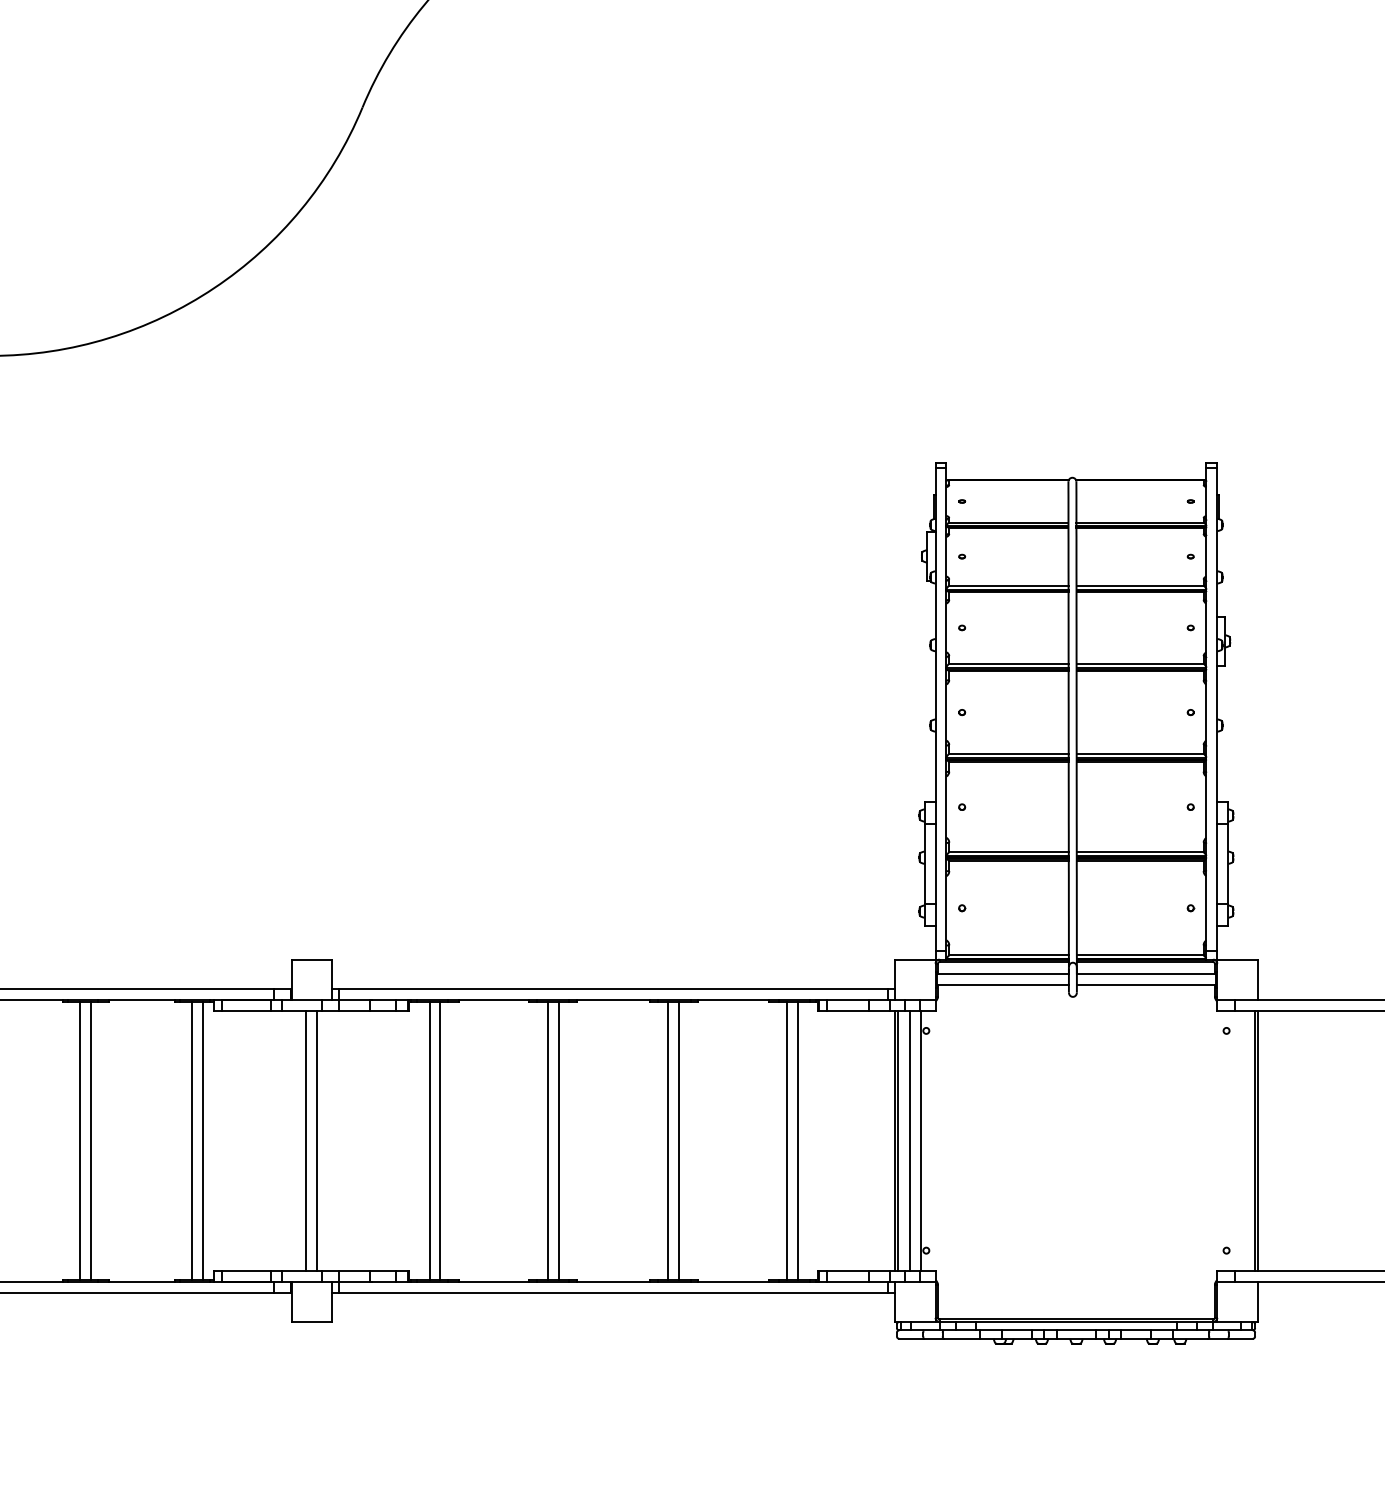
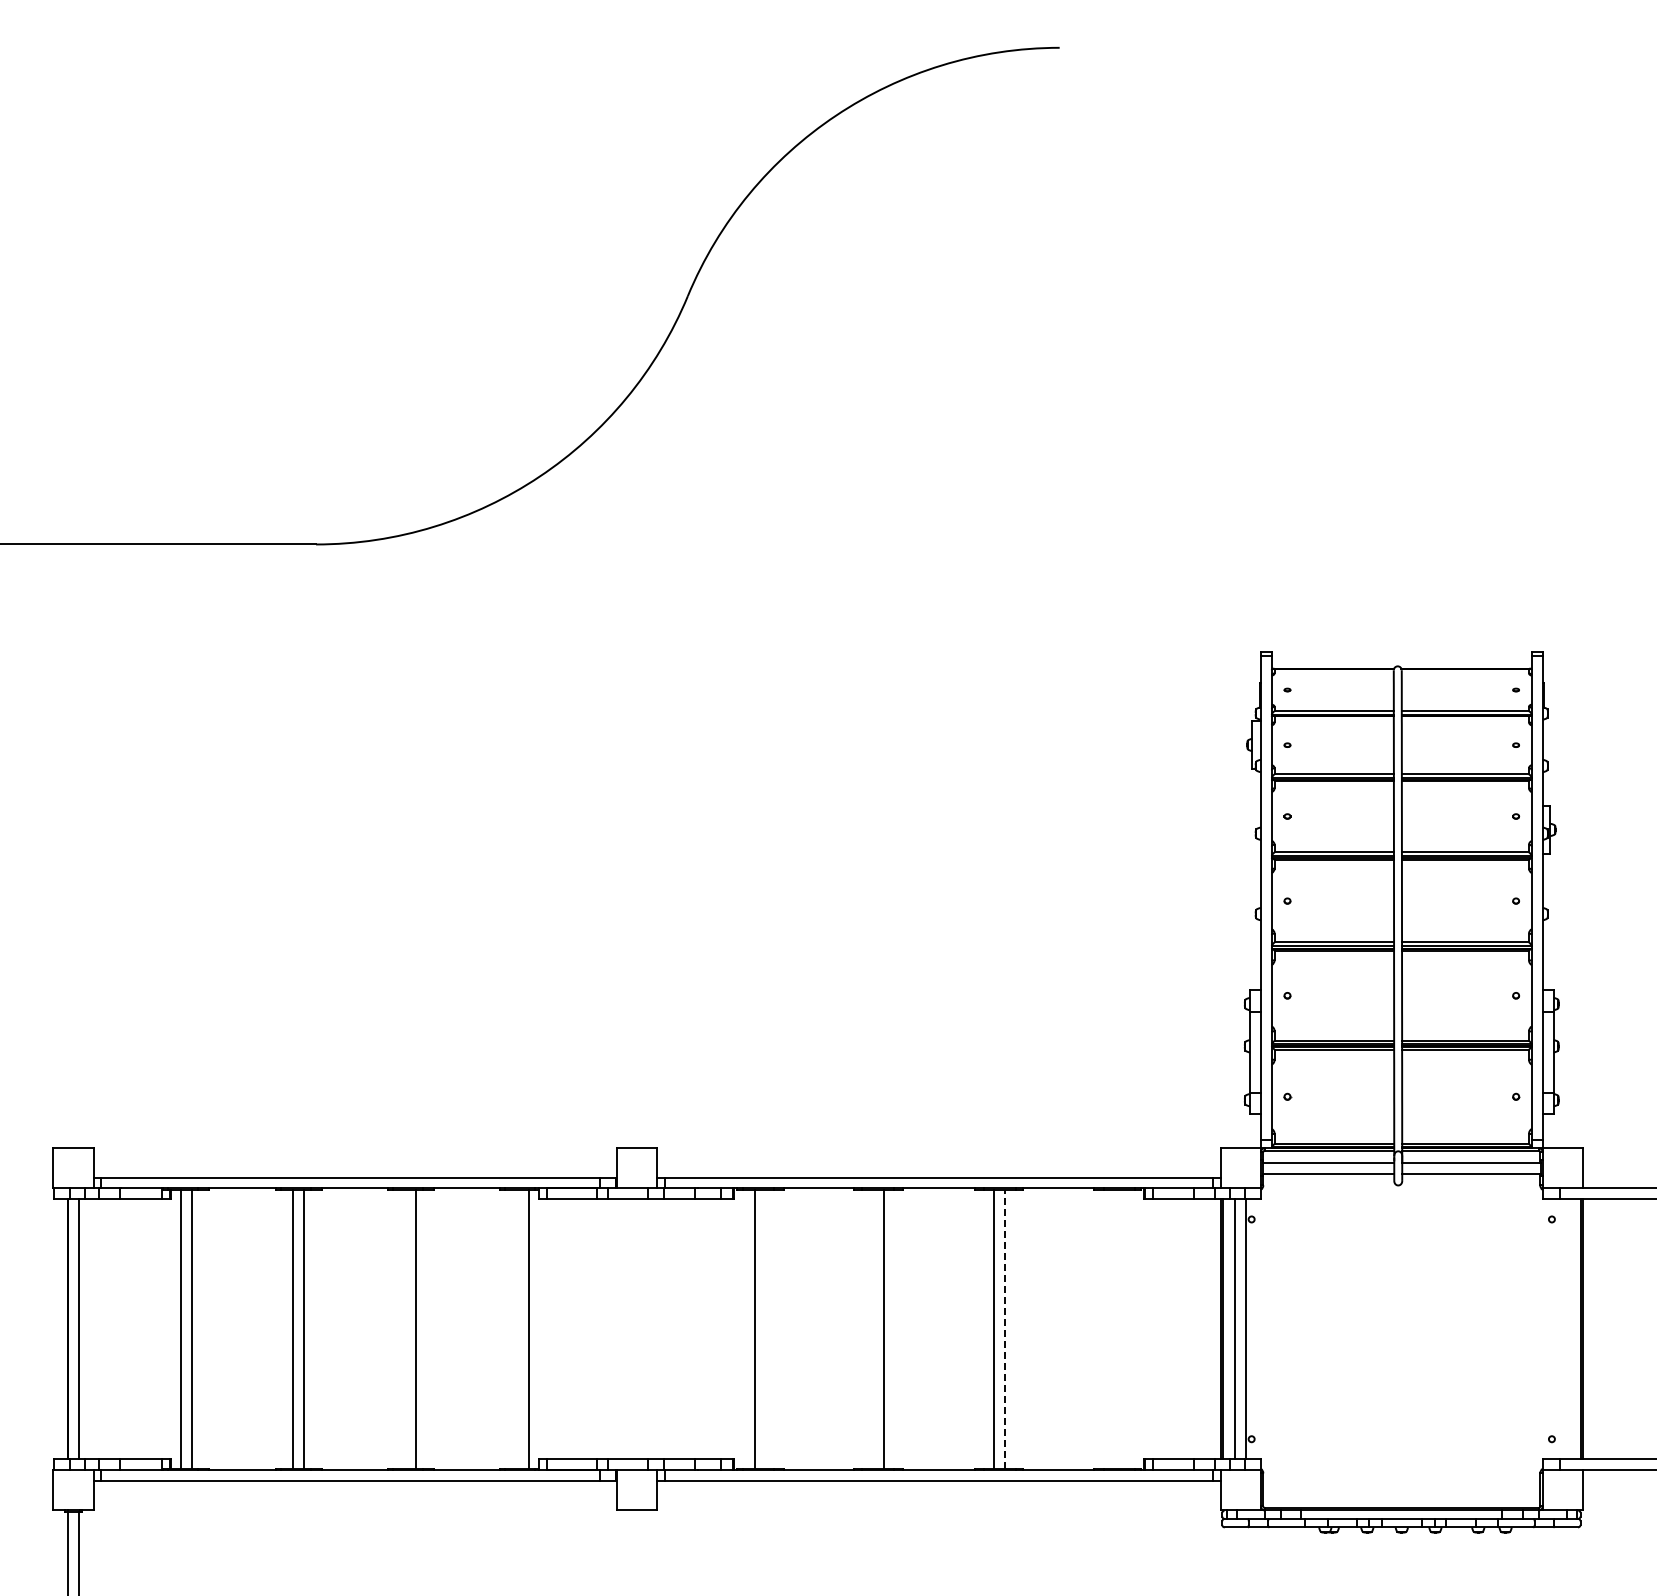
line: (679, 1139) -> (1004, 1328), solid -> dashed
line: (80, 1140) -> (405, 1329), removed
line: (192, 1140) -> (517, 1329), removed
line: (306, 1140) -> (631, 1329), removed
line: (317, 1140) -> (642, 1329), removed
line: (440, 1140) -> (765, 1329), removed
line: (548, 1140) -> (873, 1329), removed
line: (787, 1140) -> (1112, 1329), removed
line: (797, 1140) -> (1122, 1329), removed

